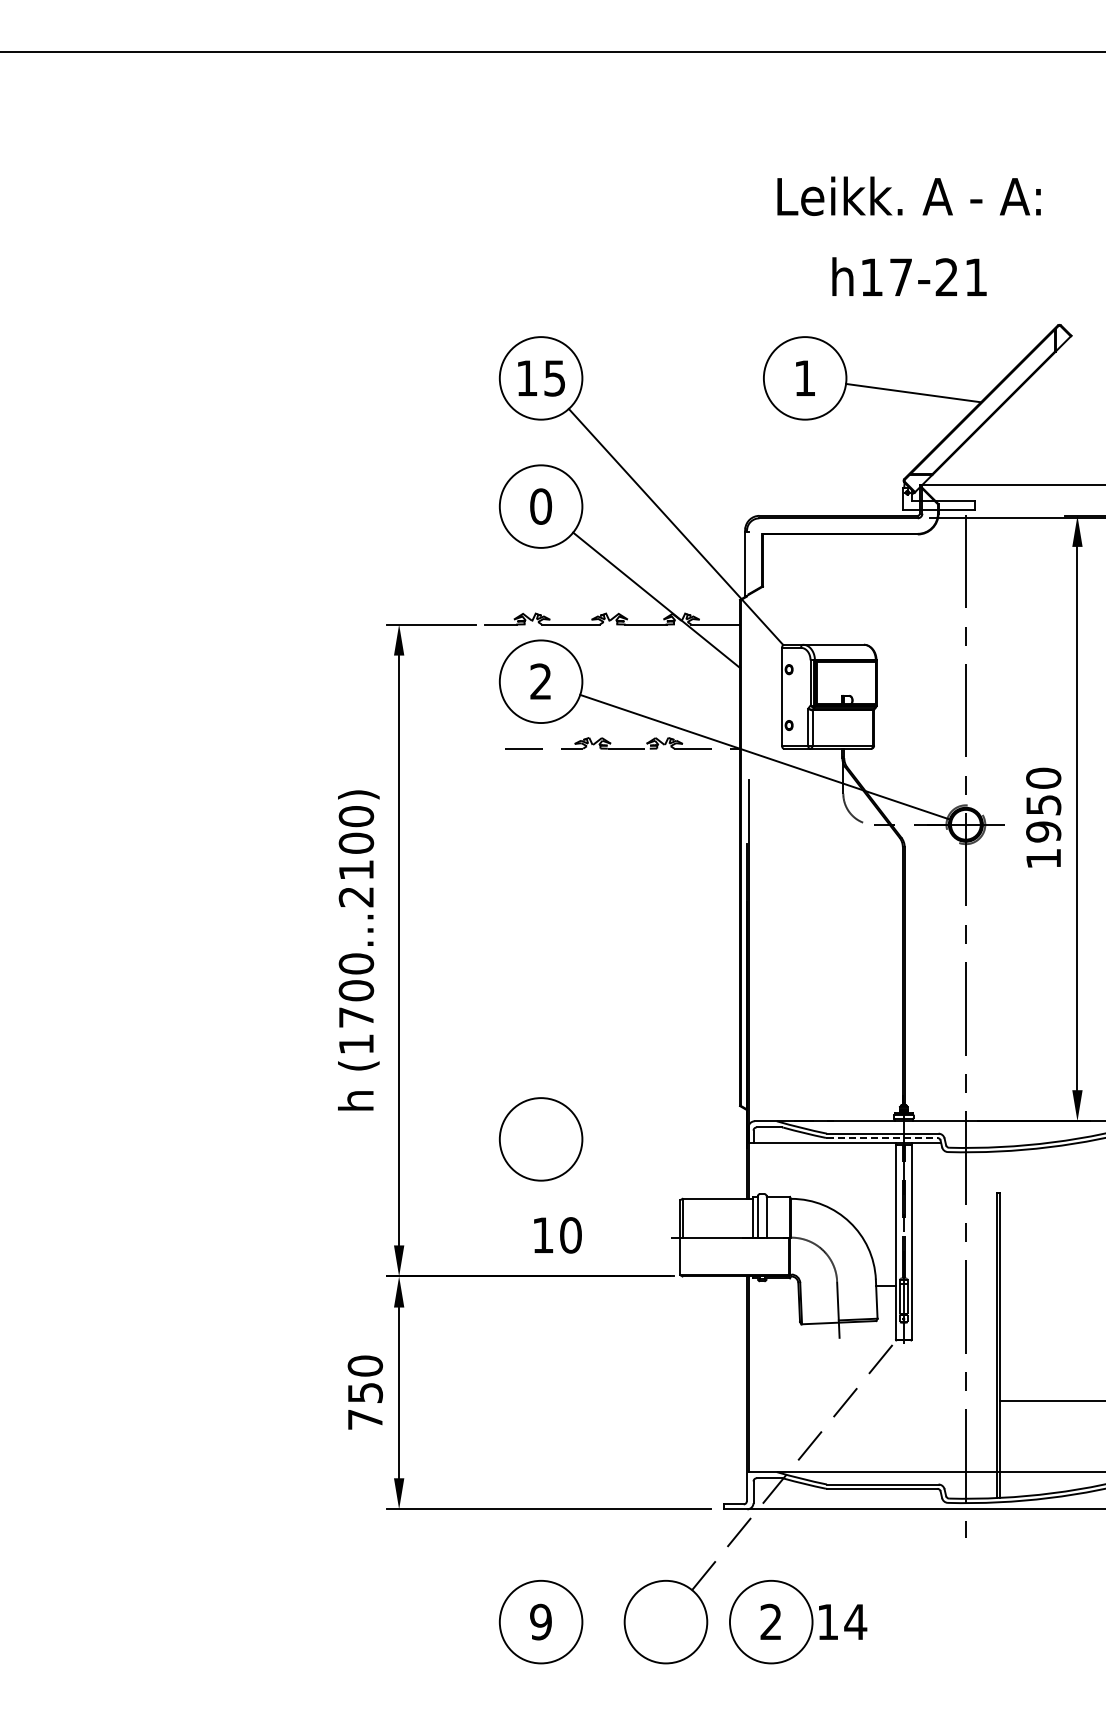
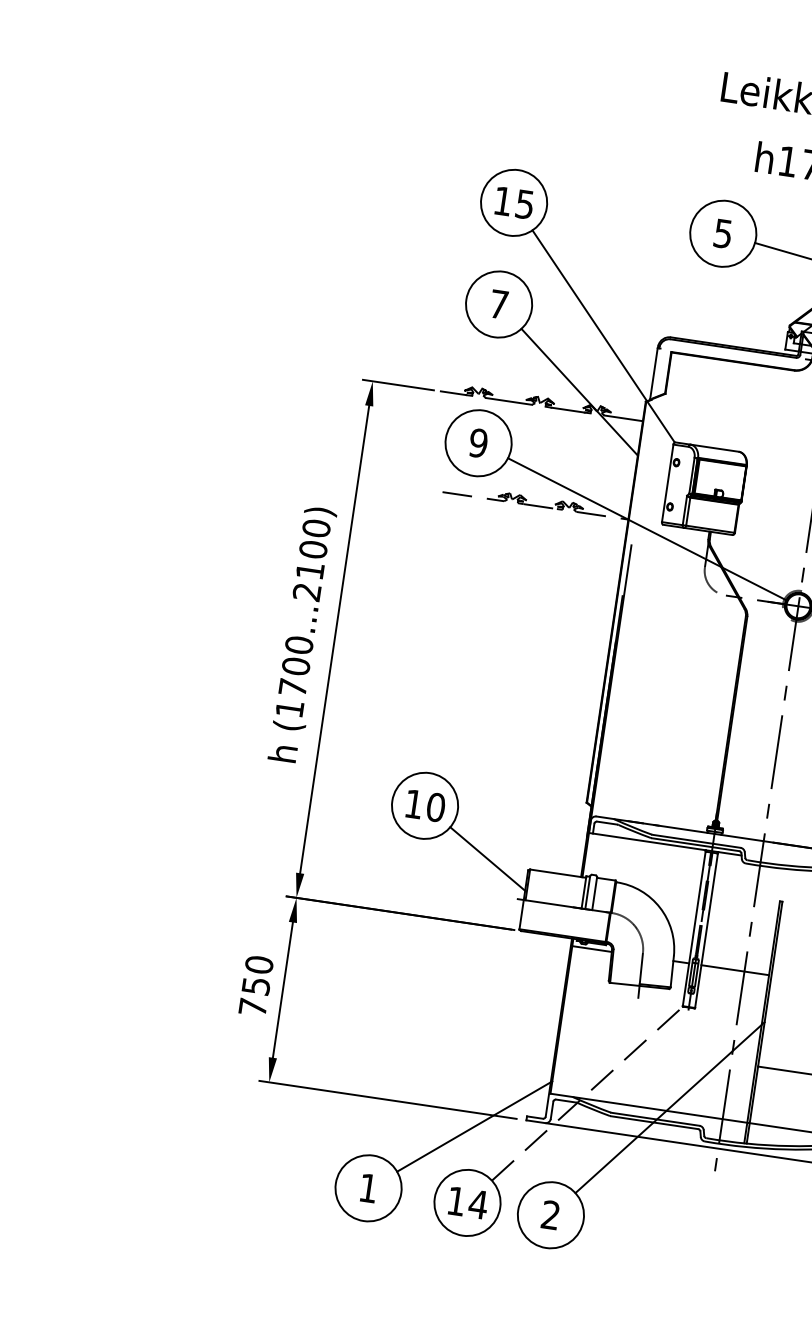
text: (804, 378) -> (722, 233), 1 -> 5
text: (541, 506) -> (499, 304), 0 -> 7
text: (540, 681) -> (478, 443), 2 -> 9
line: (882, 1138) -> (695, 845), dashed -> solid
line: (628, 1193) -> (487, 858), added
text: (557, 1235) -> (425, 805), moved
line: (773, 1285) -> (592, 948), added
line: (953, 1285) -> (734, 969), added
line: (898, 1467) -> (669, 1107), added
line: (660, 1526) -> (474, 1126), added
text: (540, 1621) -> (368, 1187), 9 -> 1
text: (843, 1621) -> (468, 1202), moved

